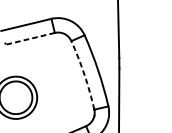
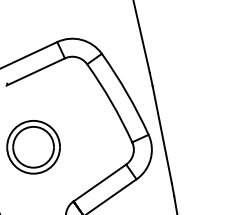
line: (29, 39) -> (35, 72), dashed -> solid
arc: (84, 75) -> (111, 102), dashed -> solid

